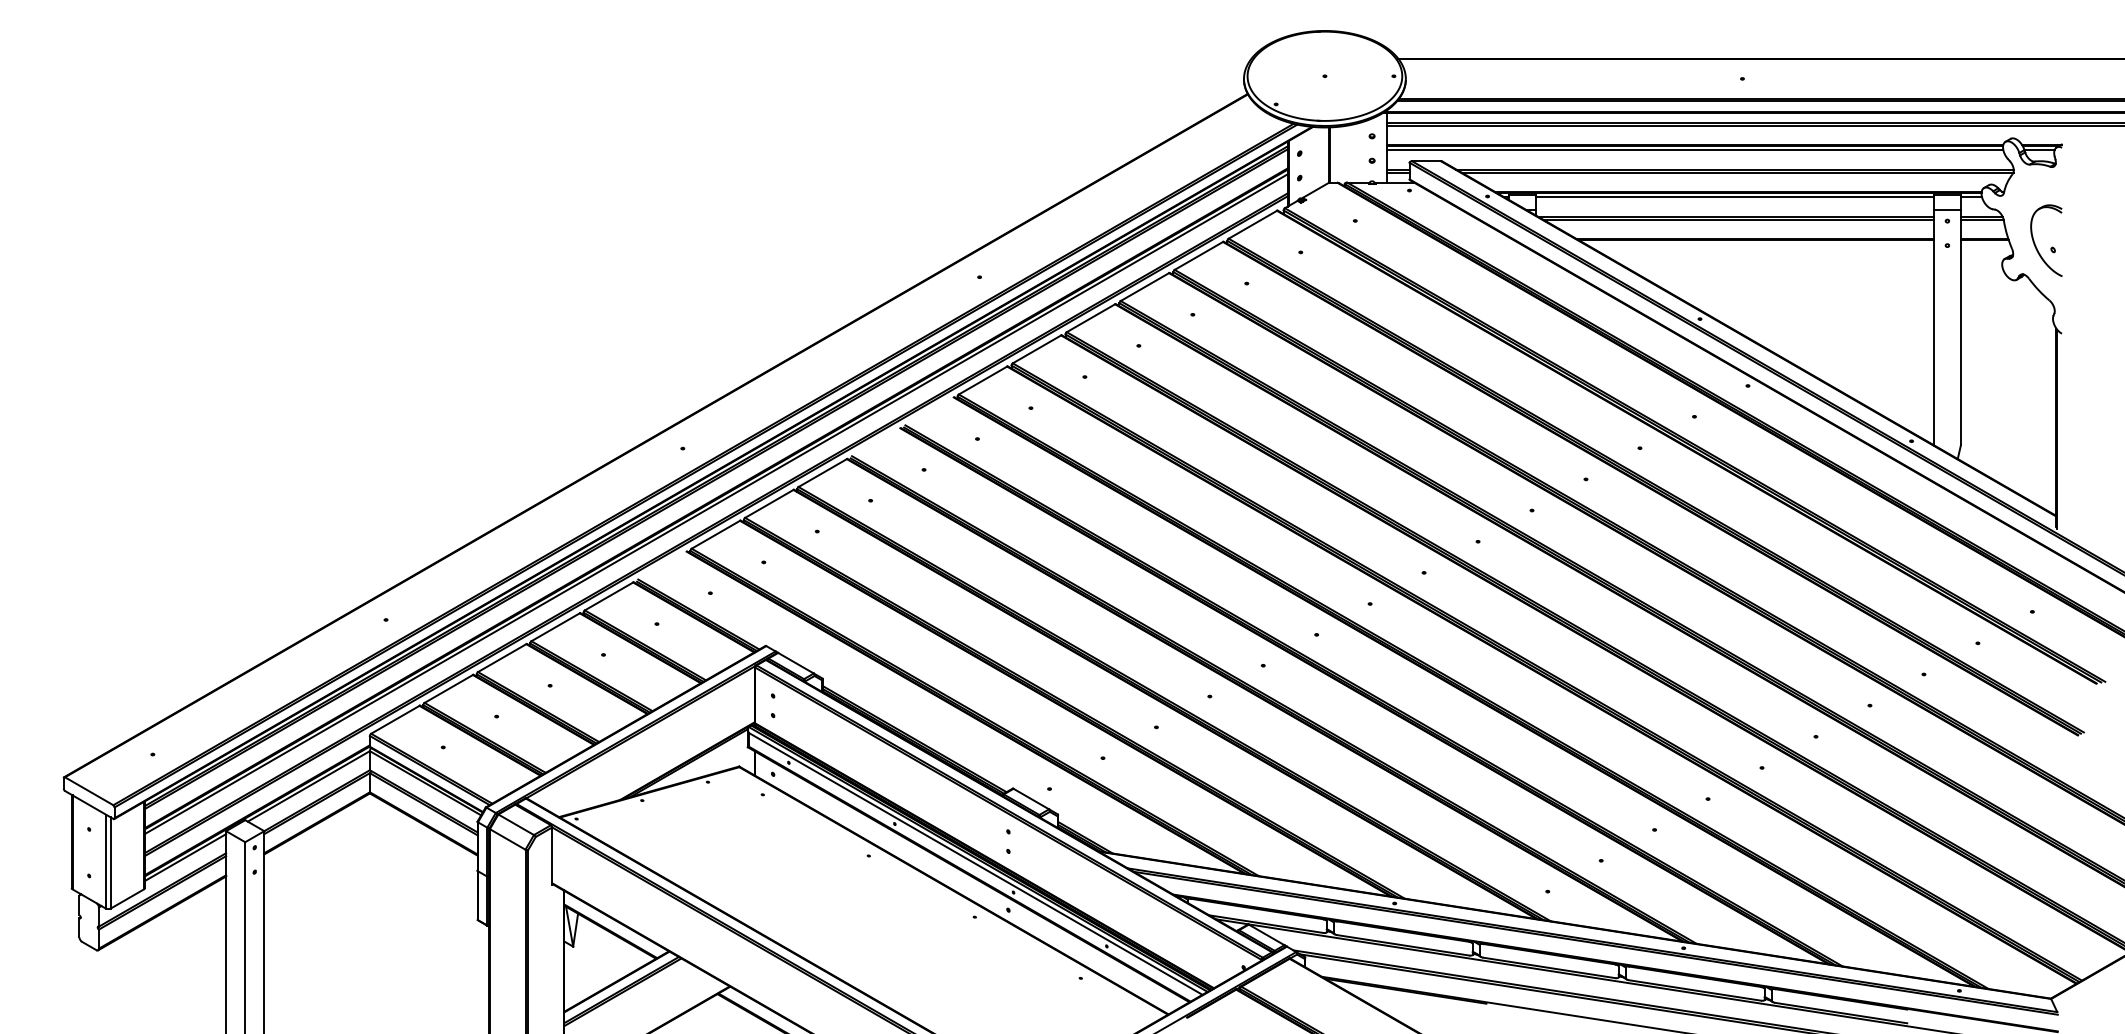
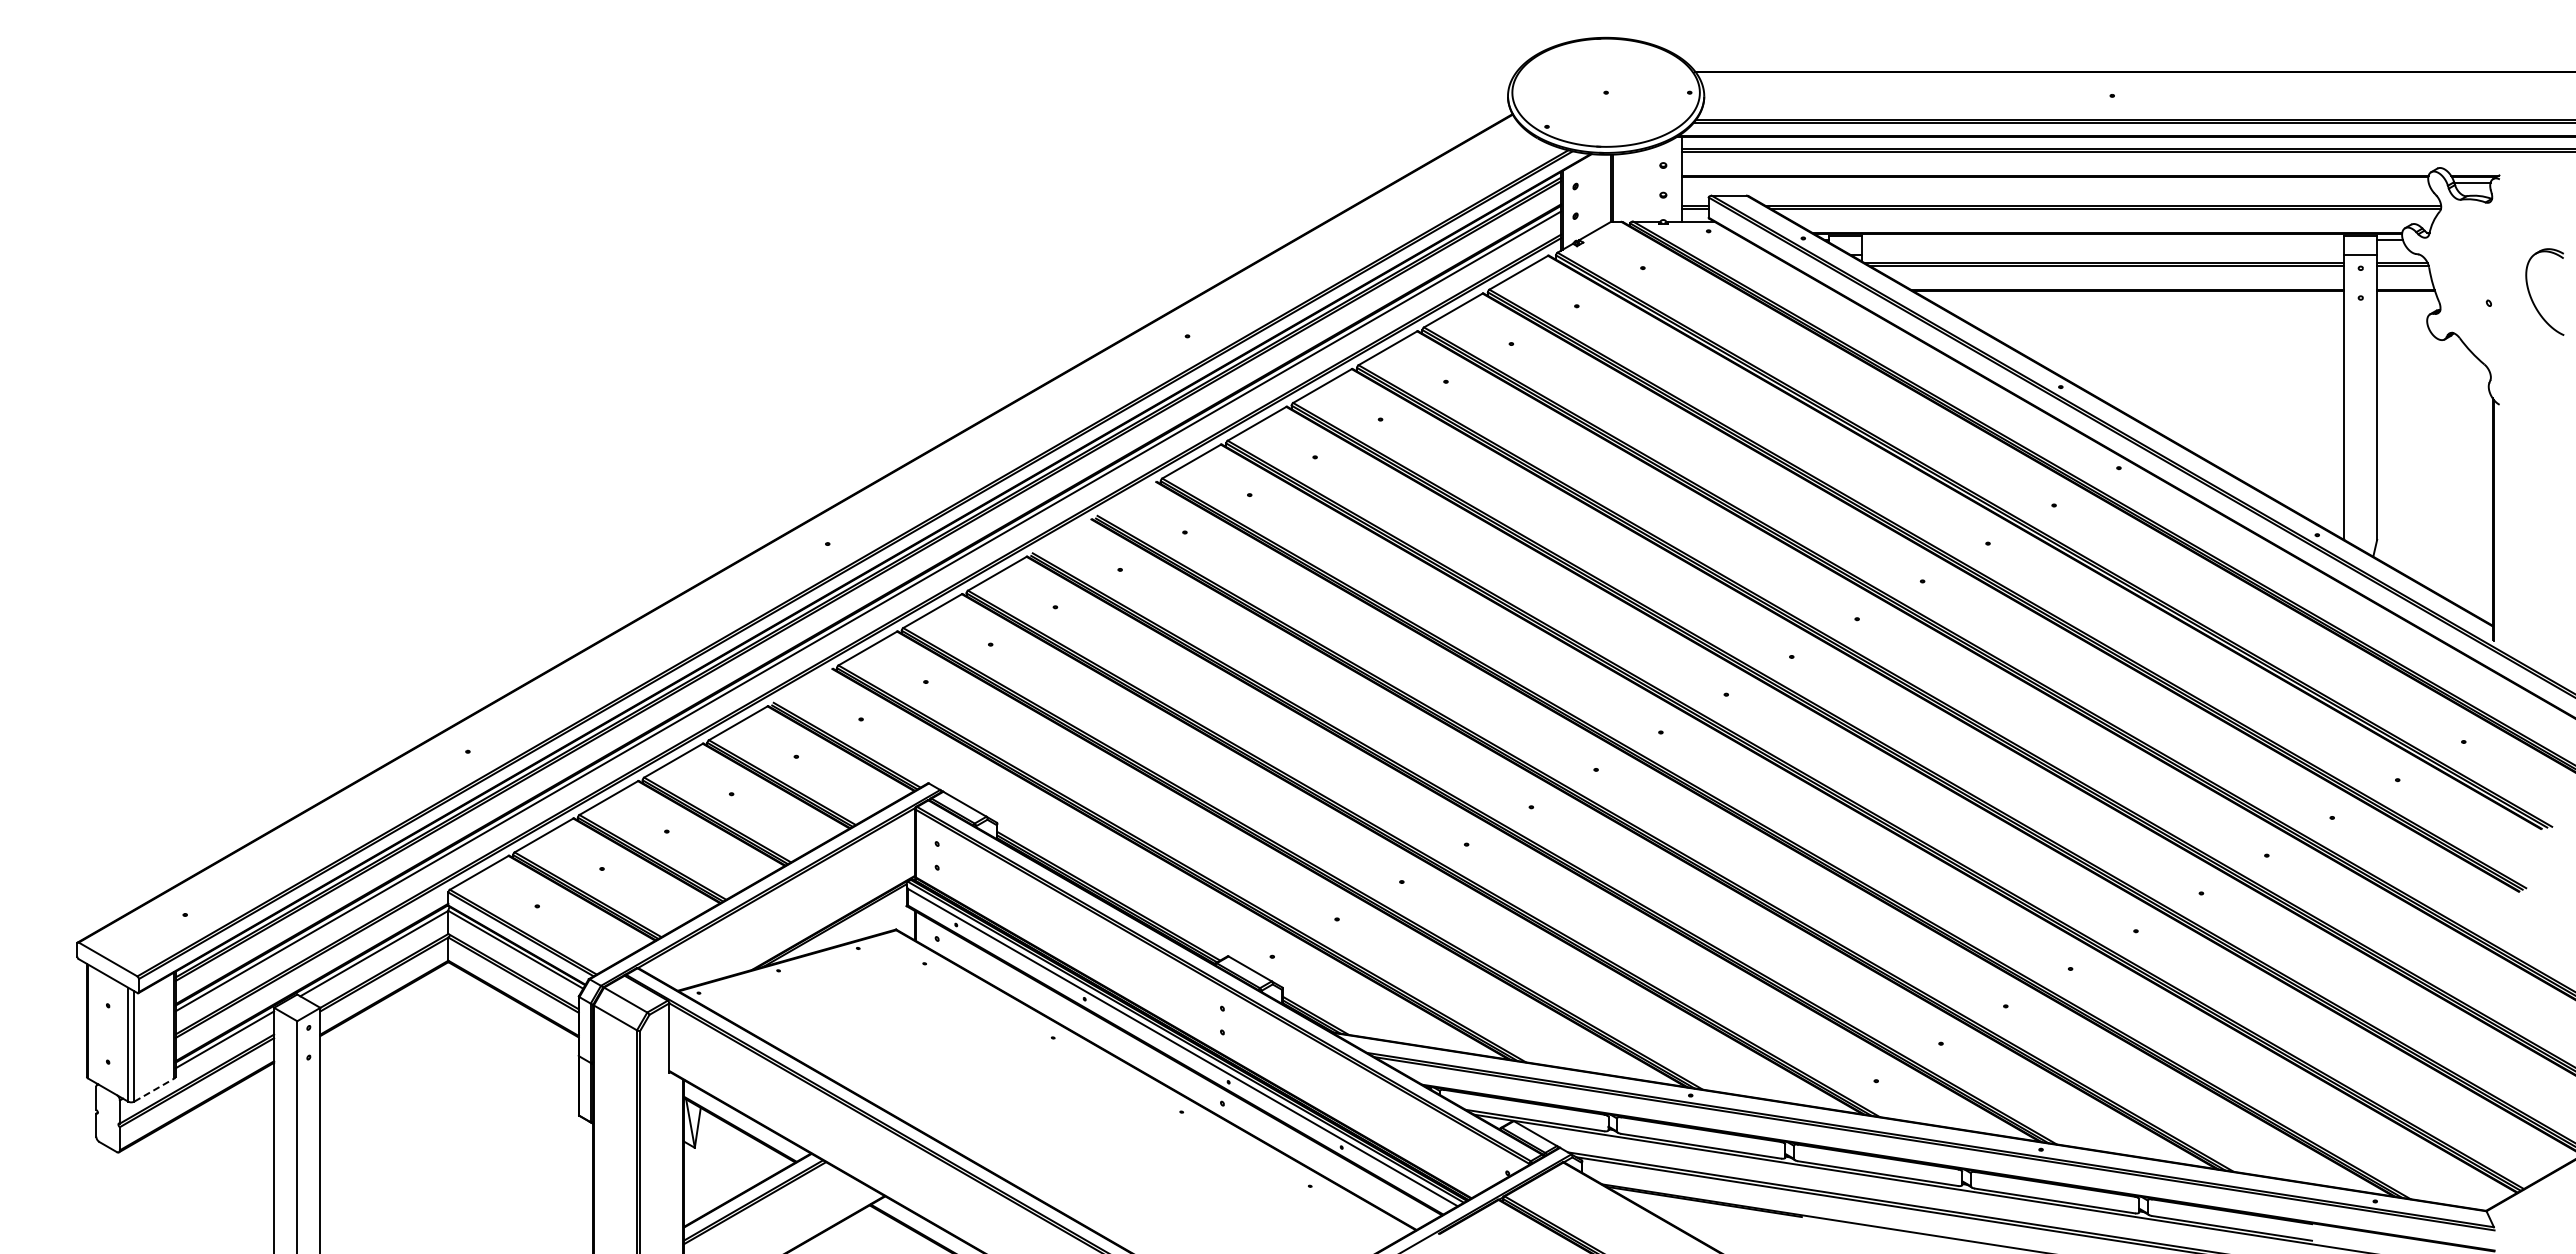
line: (1694, 150) -> (2054, 182), removed
line: (1734, 197) -> (2102, 239), removed
part: (2035, 243) -> (2531, 295), moved
line: (127, 898) -> (154, 1089), solid -> dashed

